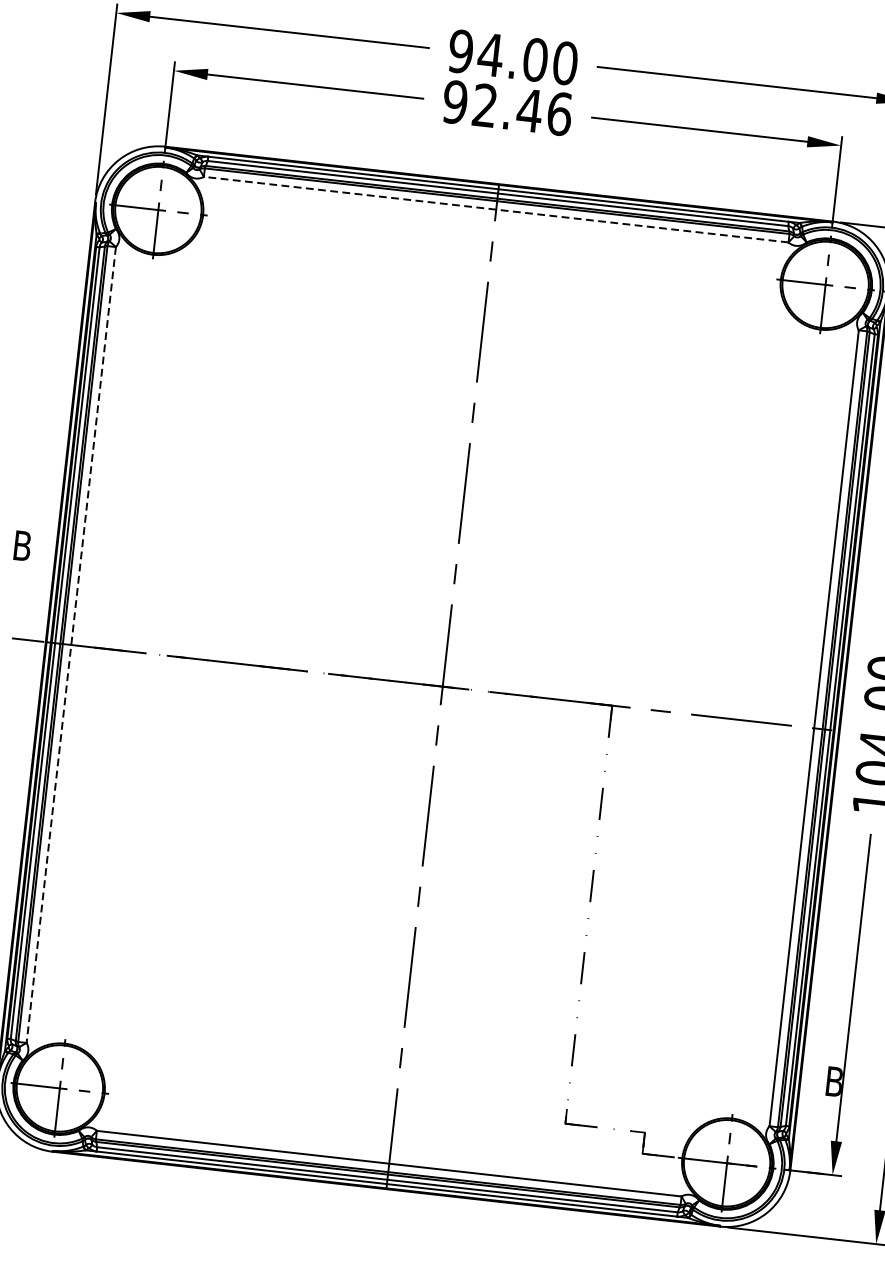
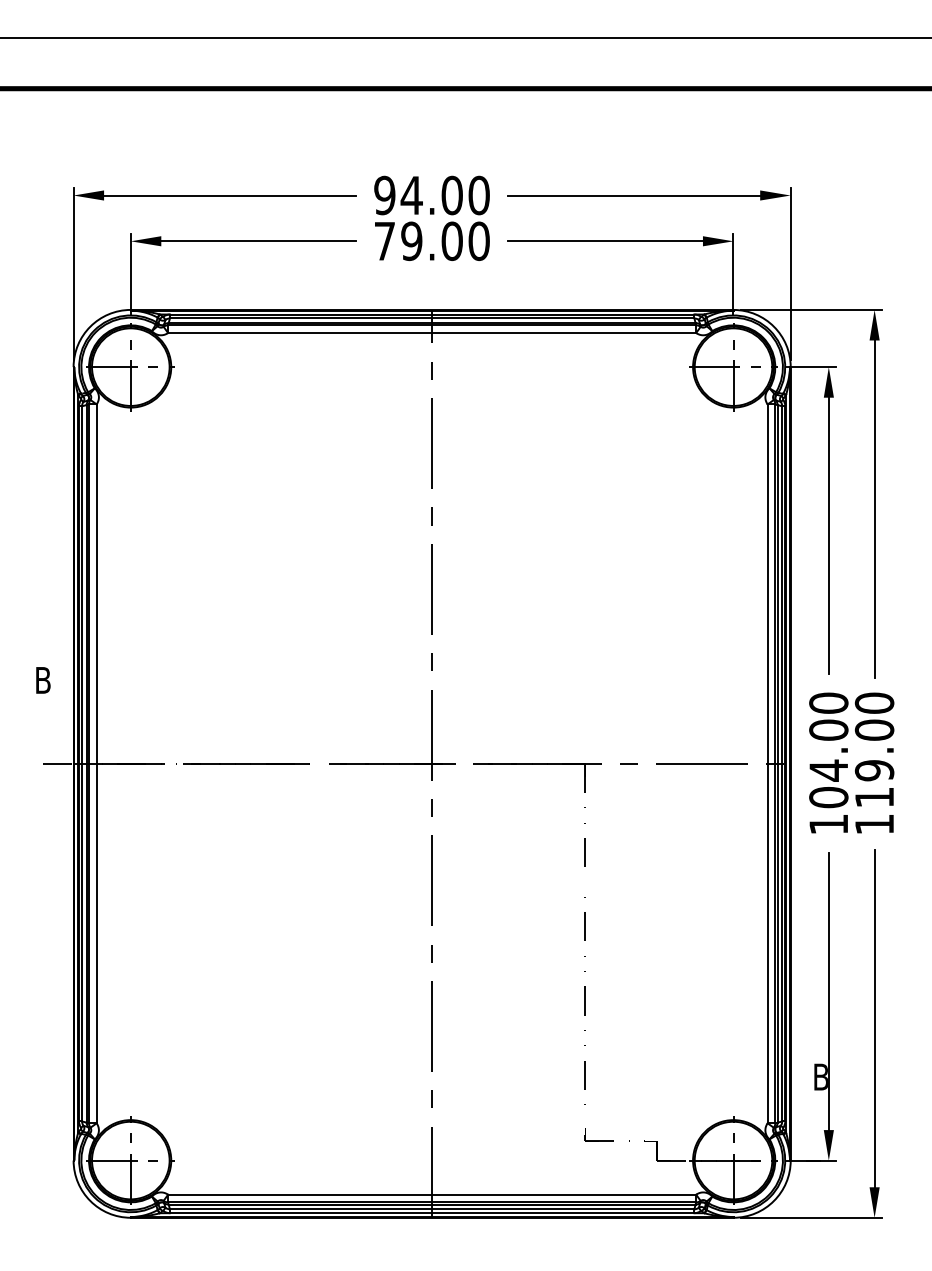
text: (506, 108) -> (431, 241), 92.46 -> 79.00
line: (495, 209) -> (431, 332), dashed -> solid
line: (71, 645) -> (96, 764), dashed -> solid

